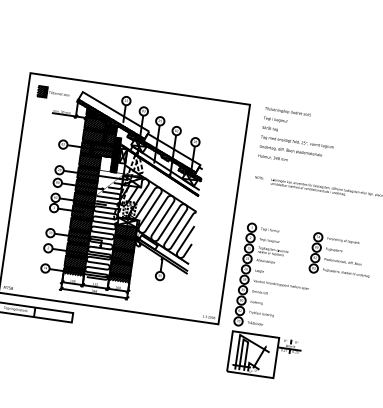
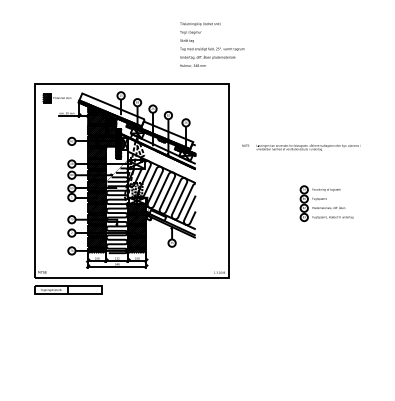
text: (298, 136) -> (212, 44), moved
part: (267, 294) -> (267, 245), removed

